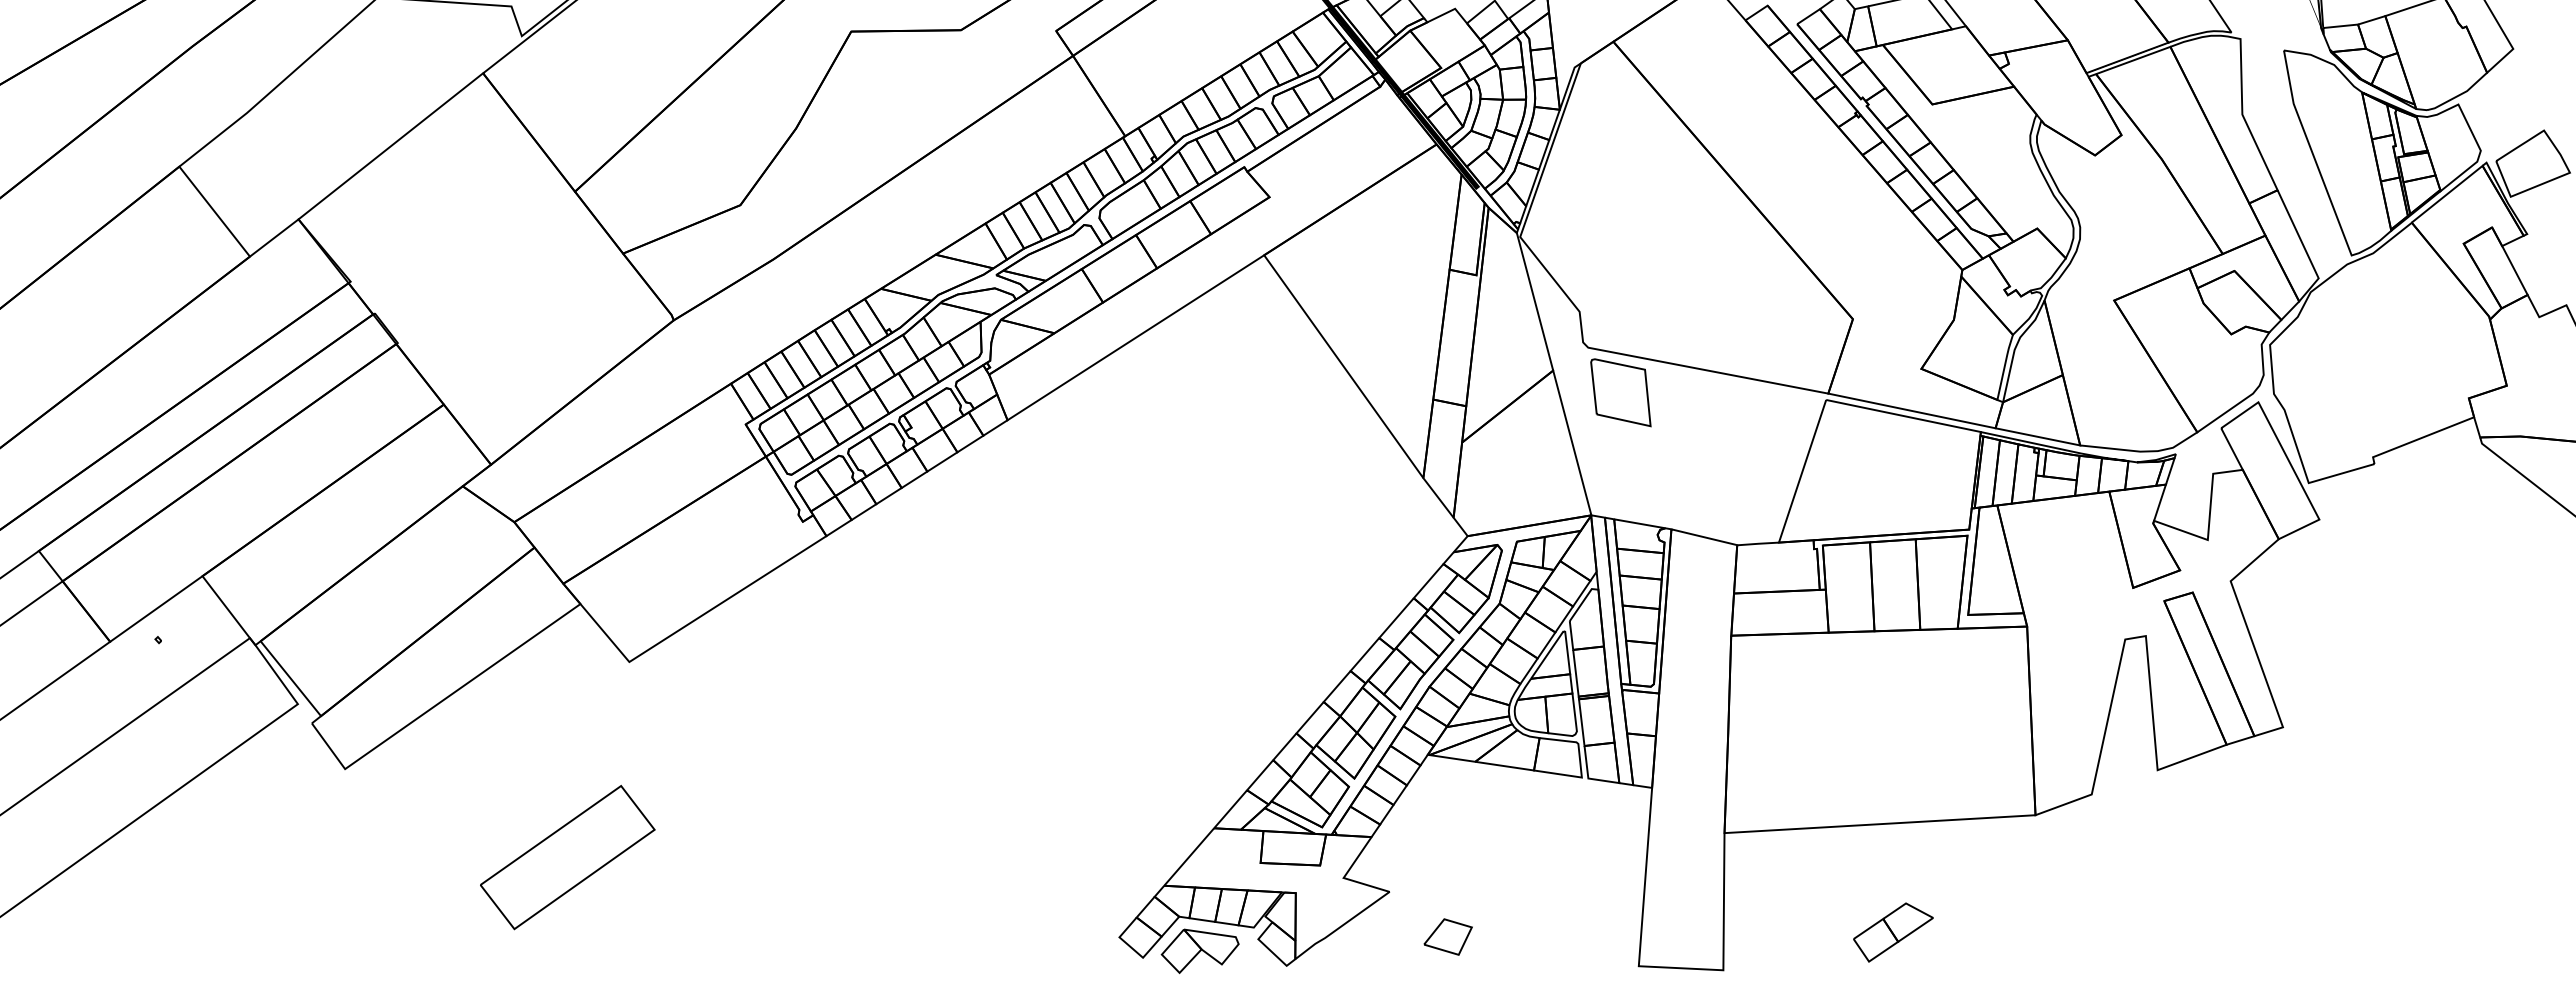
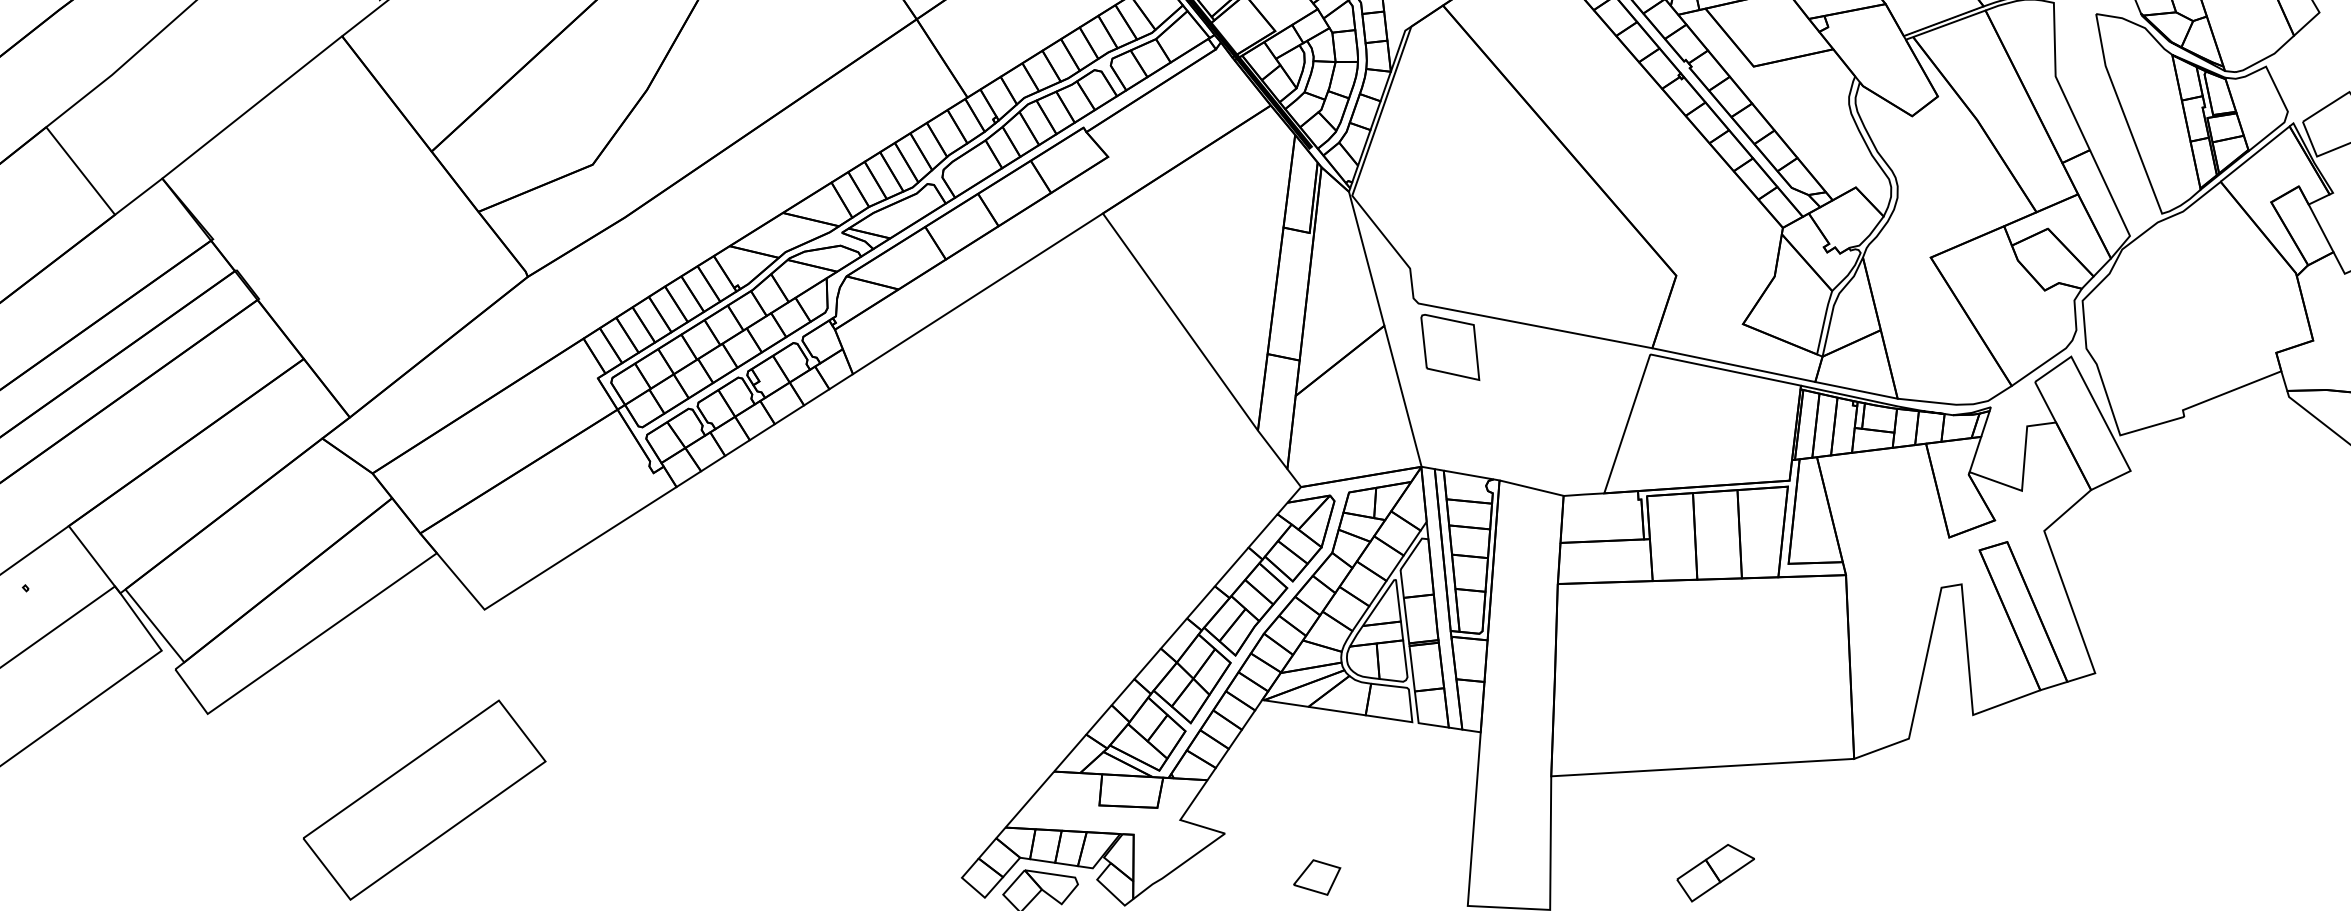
part: (567, 857) -> (424, 800), size x1.43
part: (1447, 936) -> (1316, 877), moved

